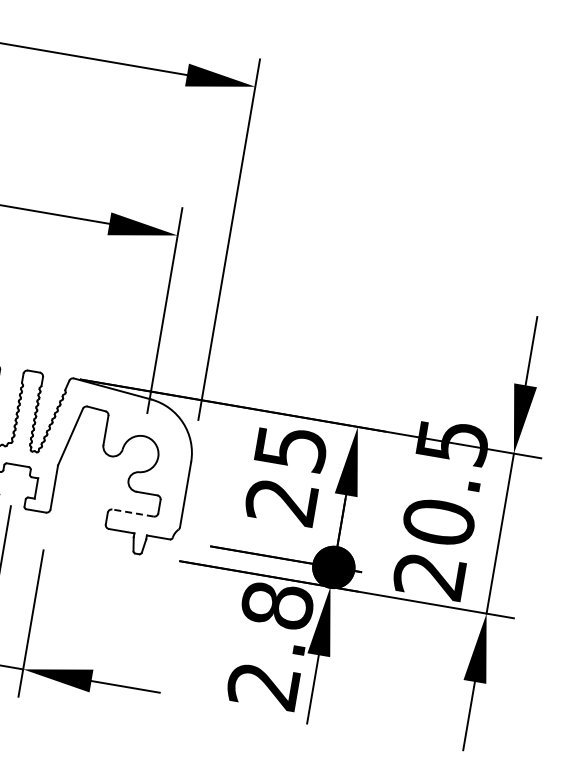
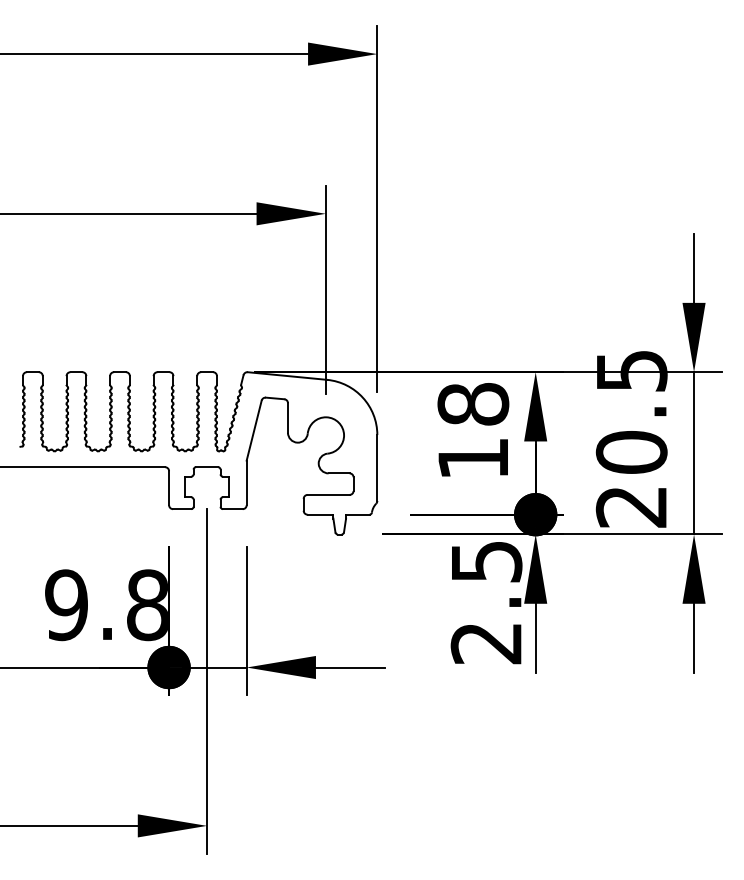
text: (286, 474) -> (473, 431), 25 -> 18
line: (132, 512) -> (328, 494), dashed -> solid
text: (277, 605) -> (486, 561), 2.8 -> 2.5

